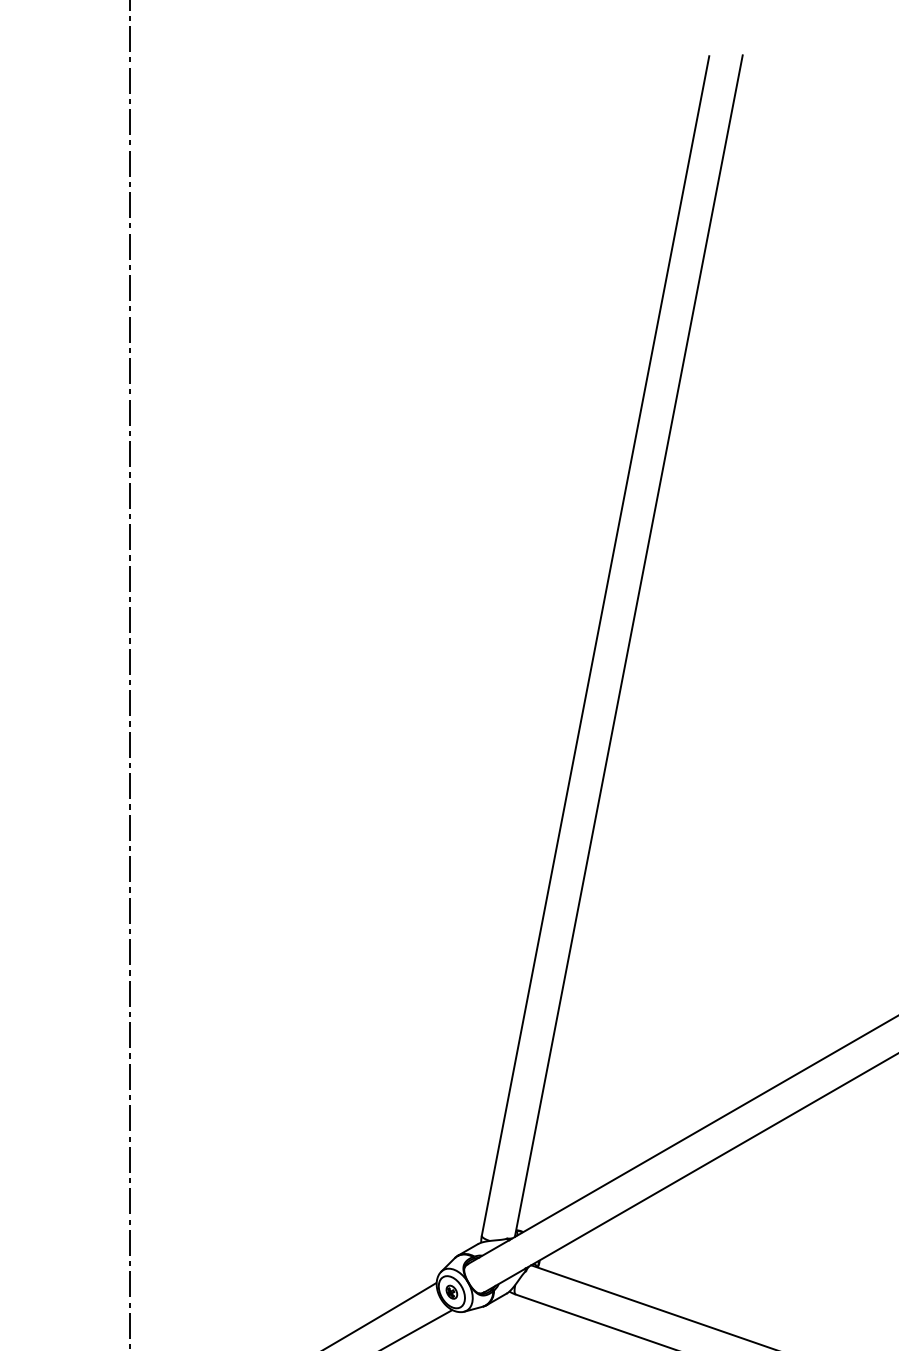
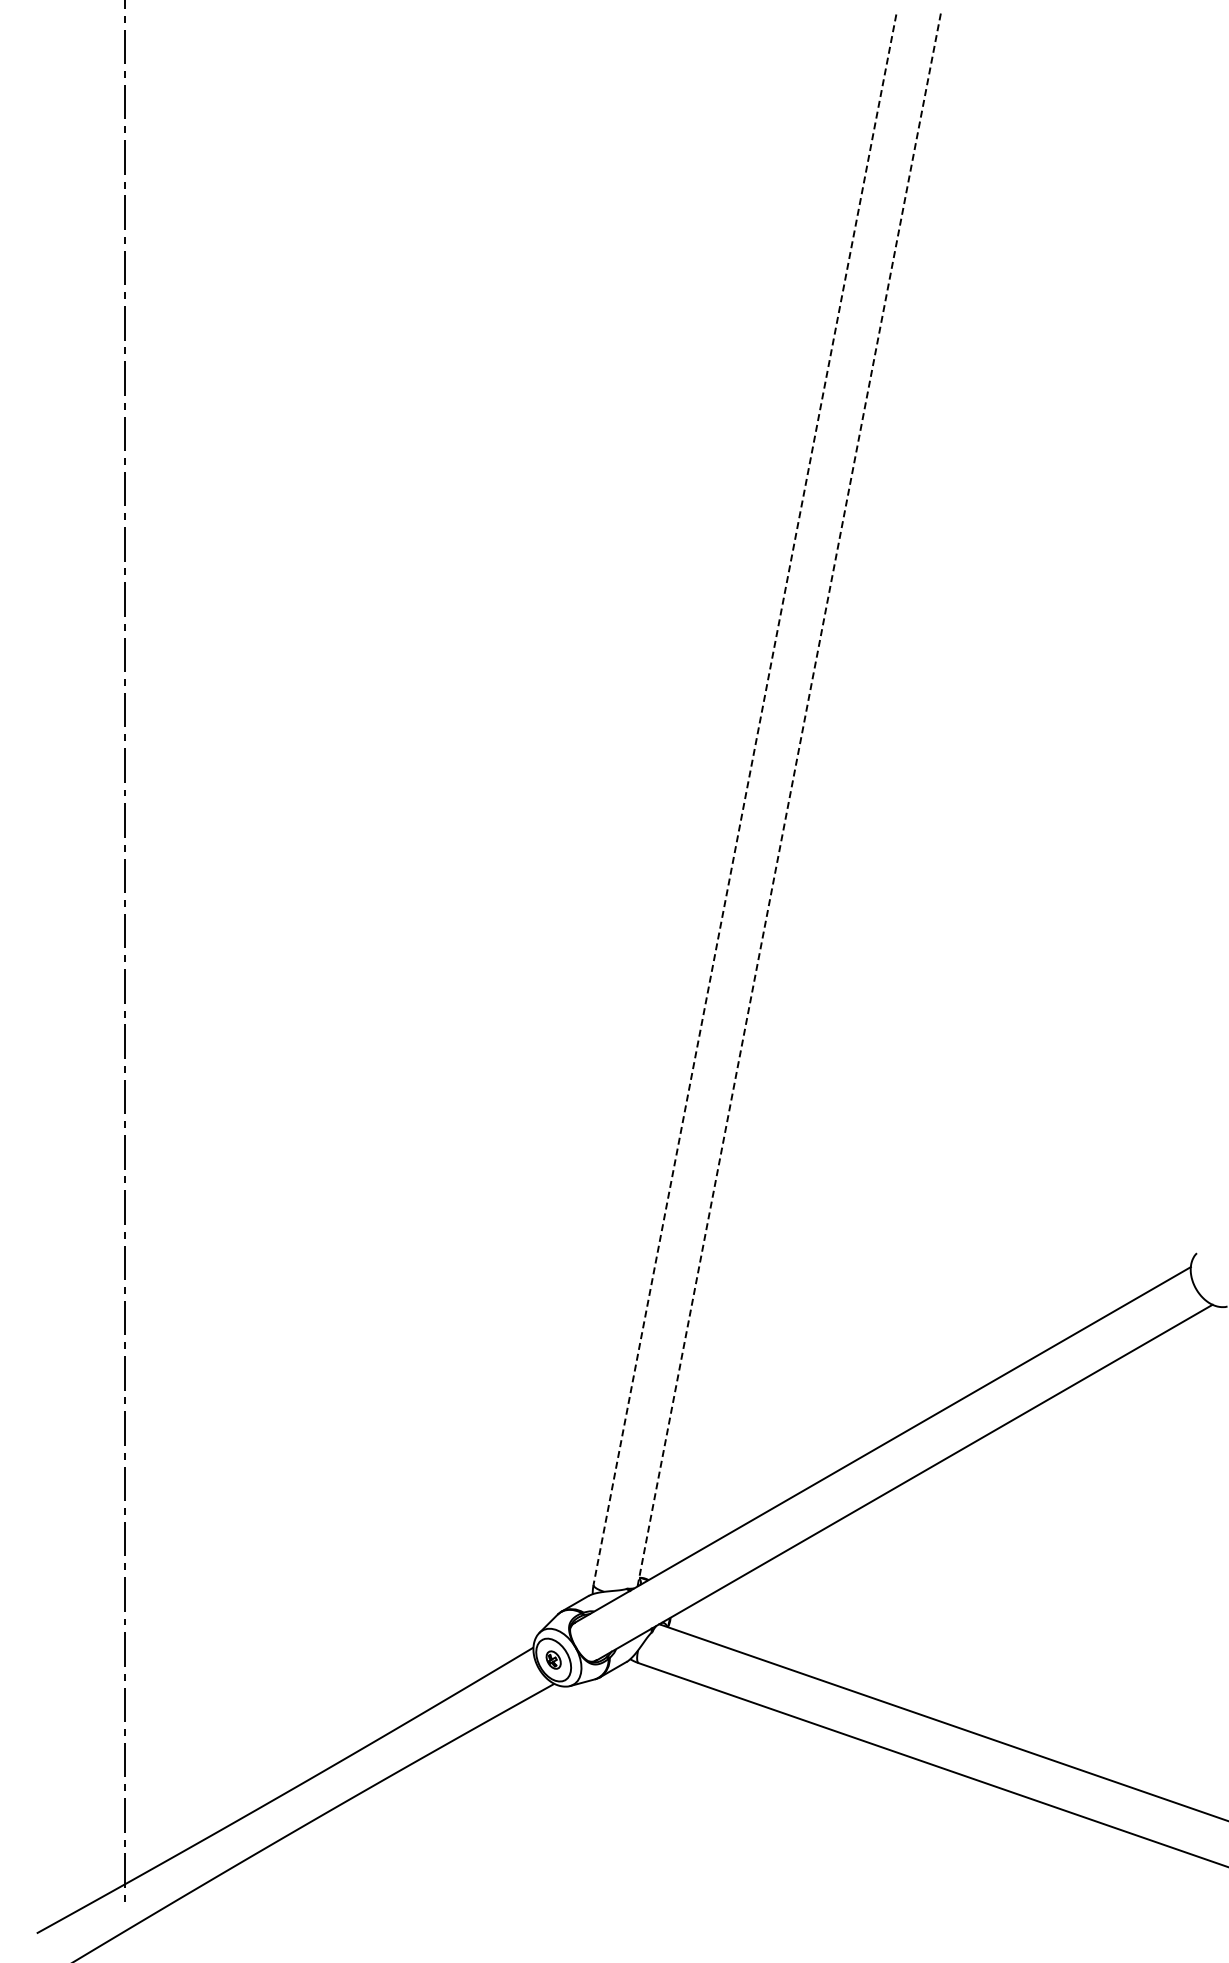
line: (595, 645) -> (744, 799), solid -> dashed
line: (629, 645) -> (789, 799), solid -> dashed

